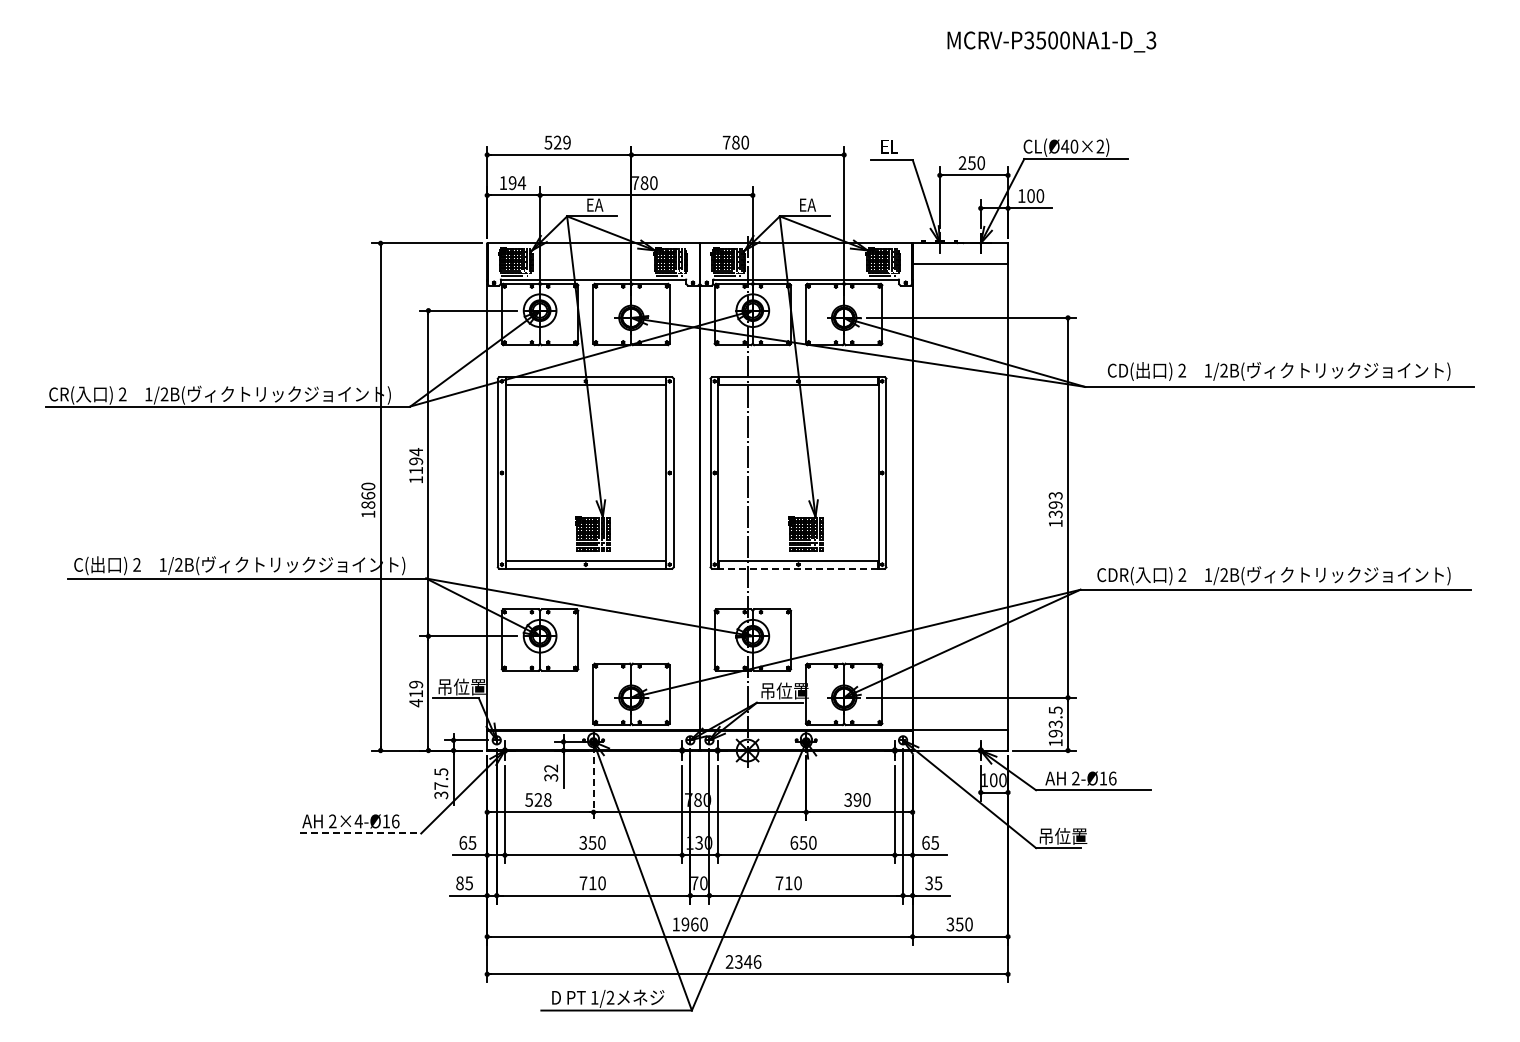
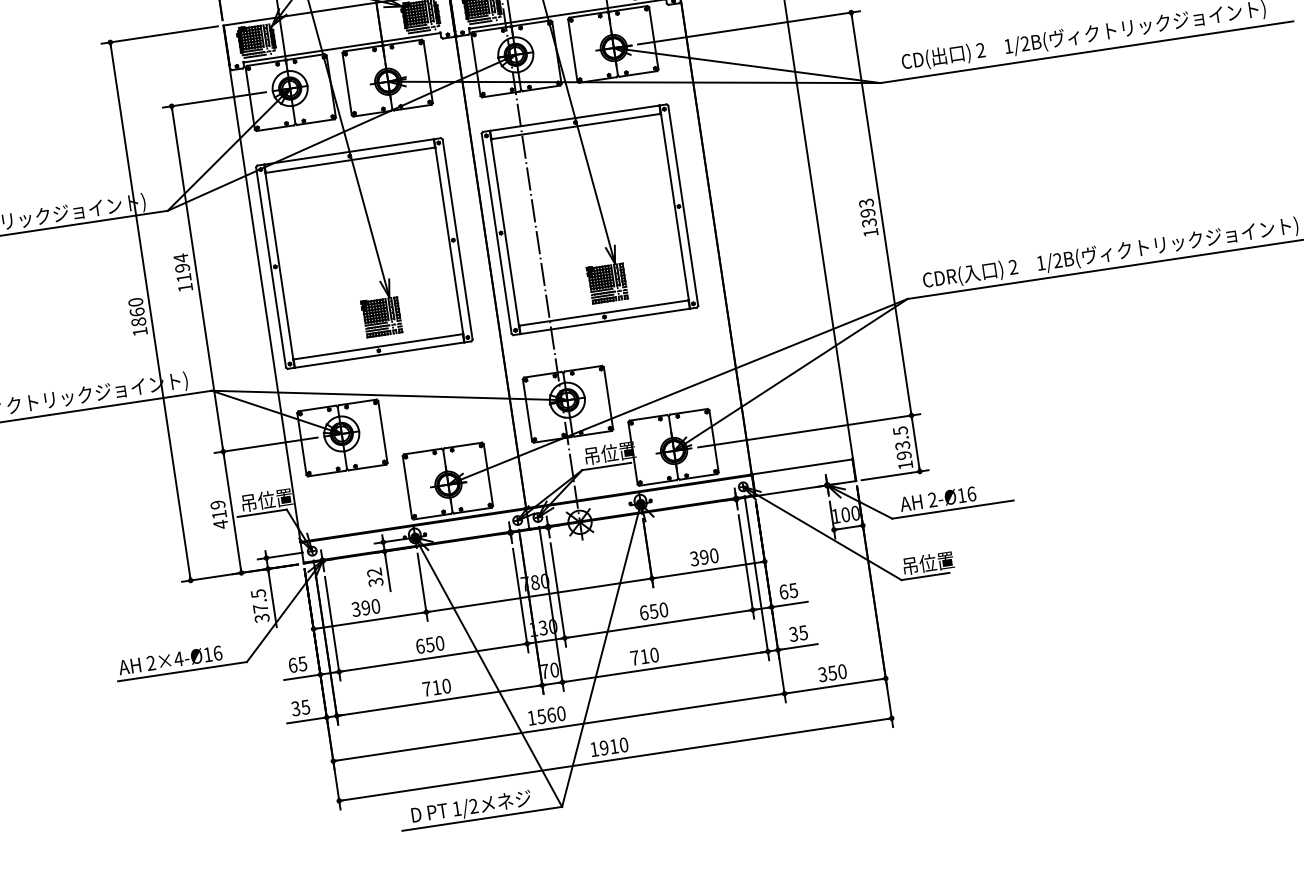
line: (798, 568) -> (605, 321), dashed -> solid
line: (593, 788) -> (422, 586), dashed -> solid
text: (538, 799) -> (365, 607), 528 -> 390
line: (360, 833) -> (182, 671), dashed -> solid
text: (583, 842) -> (420, 645), 350 -> 650
text: (459, 883) -> (295, 709), 85 -> 35
text: (685, 924) -> (541, 716), 1960 -> 1560
text: (743, 961) -> (609, 746), 2346 -> 1910

